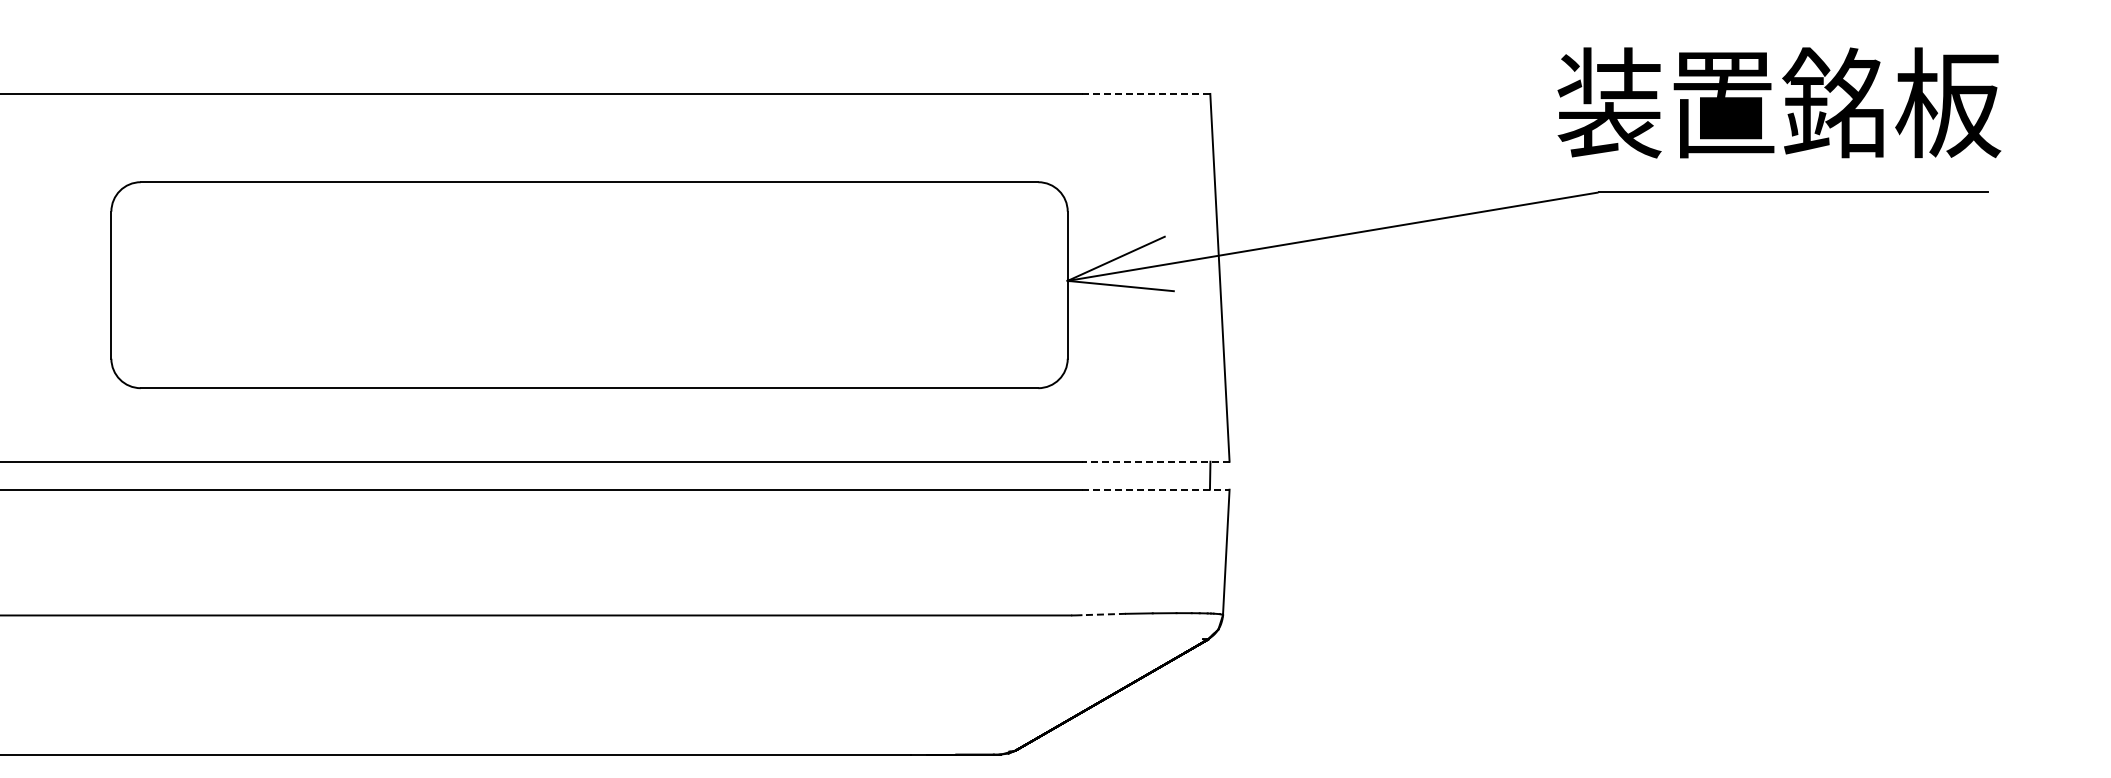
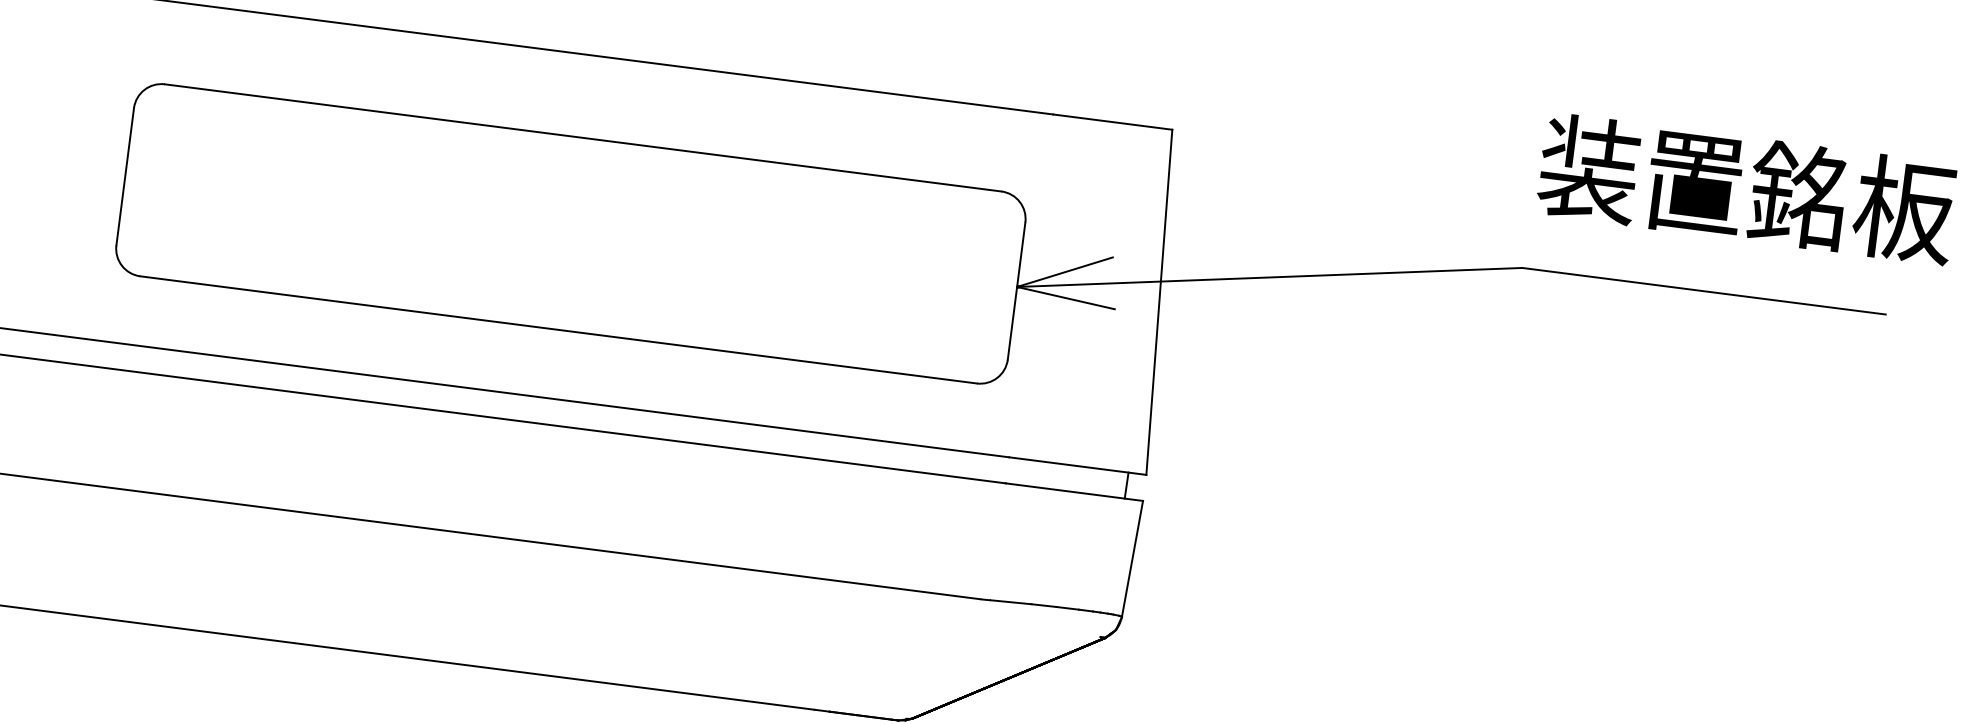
line: (1146, 93) -> (1112, 121), dashed -> solid
text: (1779, 102) -> (1747, 188), moved
line: (1156, 461) -> (1078, 465), dashed -> solid
line: (1156, 489) -> (1074, 492), dashed -> solid
line: (1104, 614) -> (1011, 602), dashed -> solid

